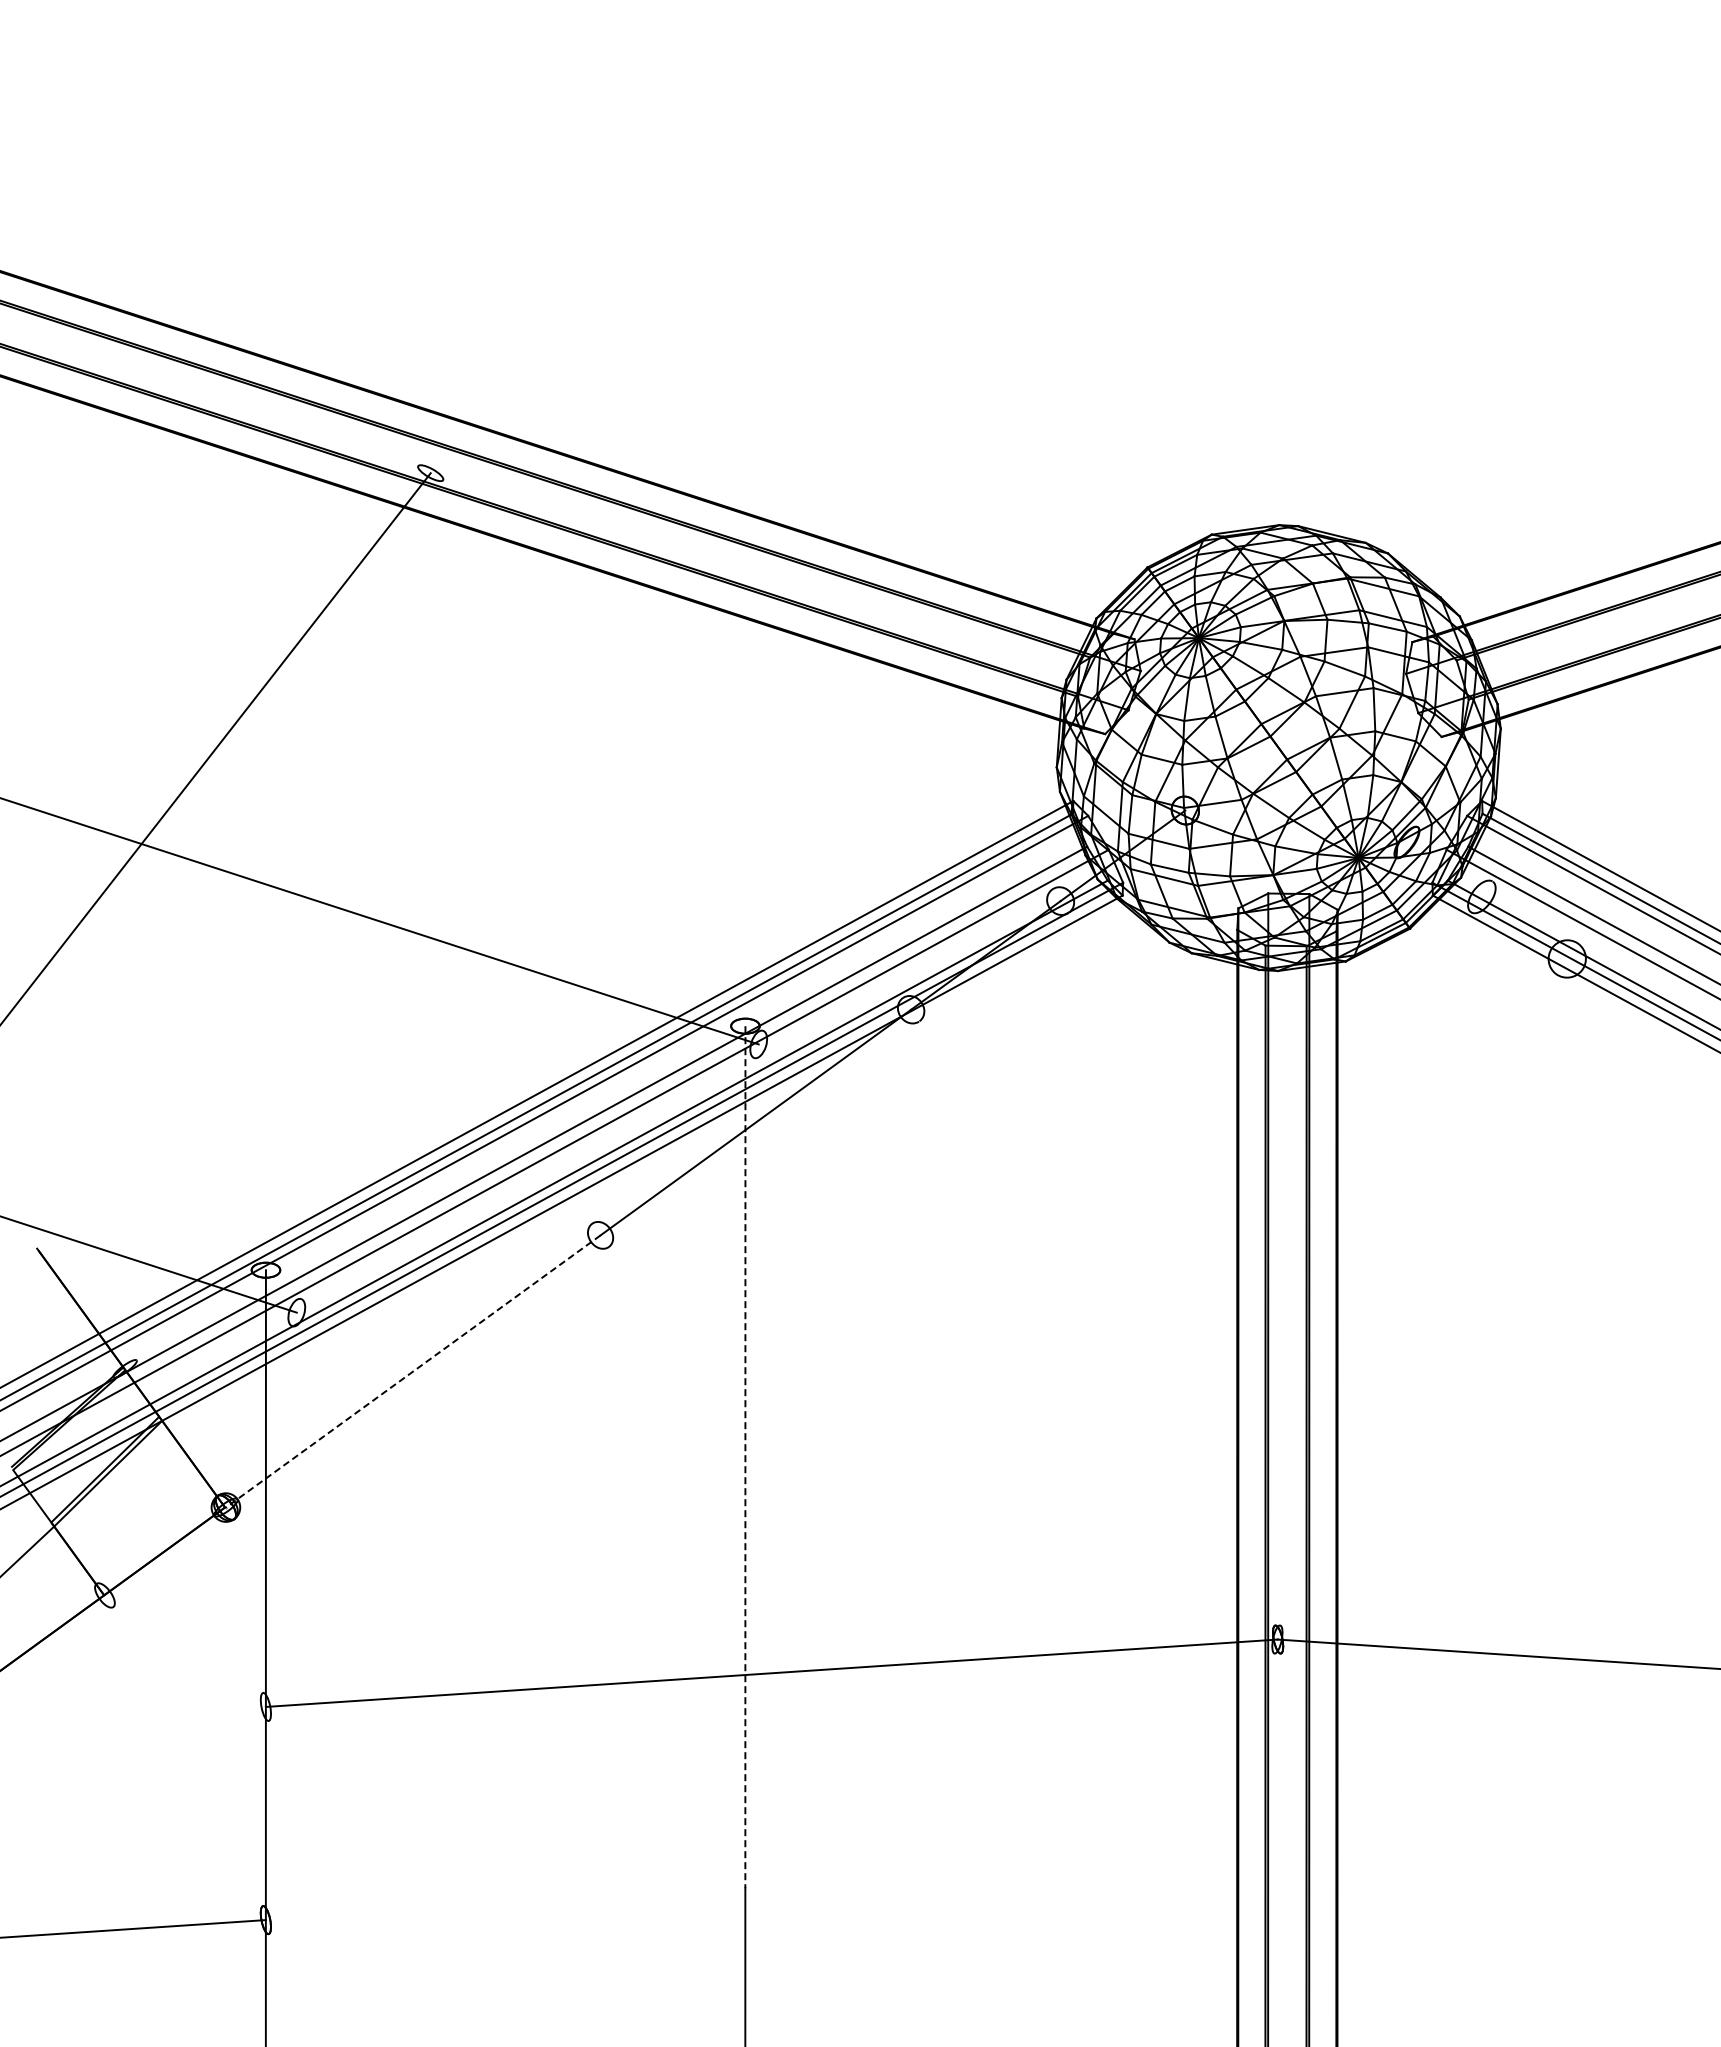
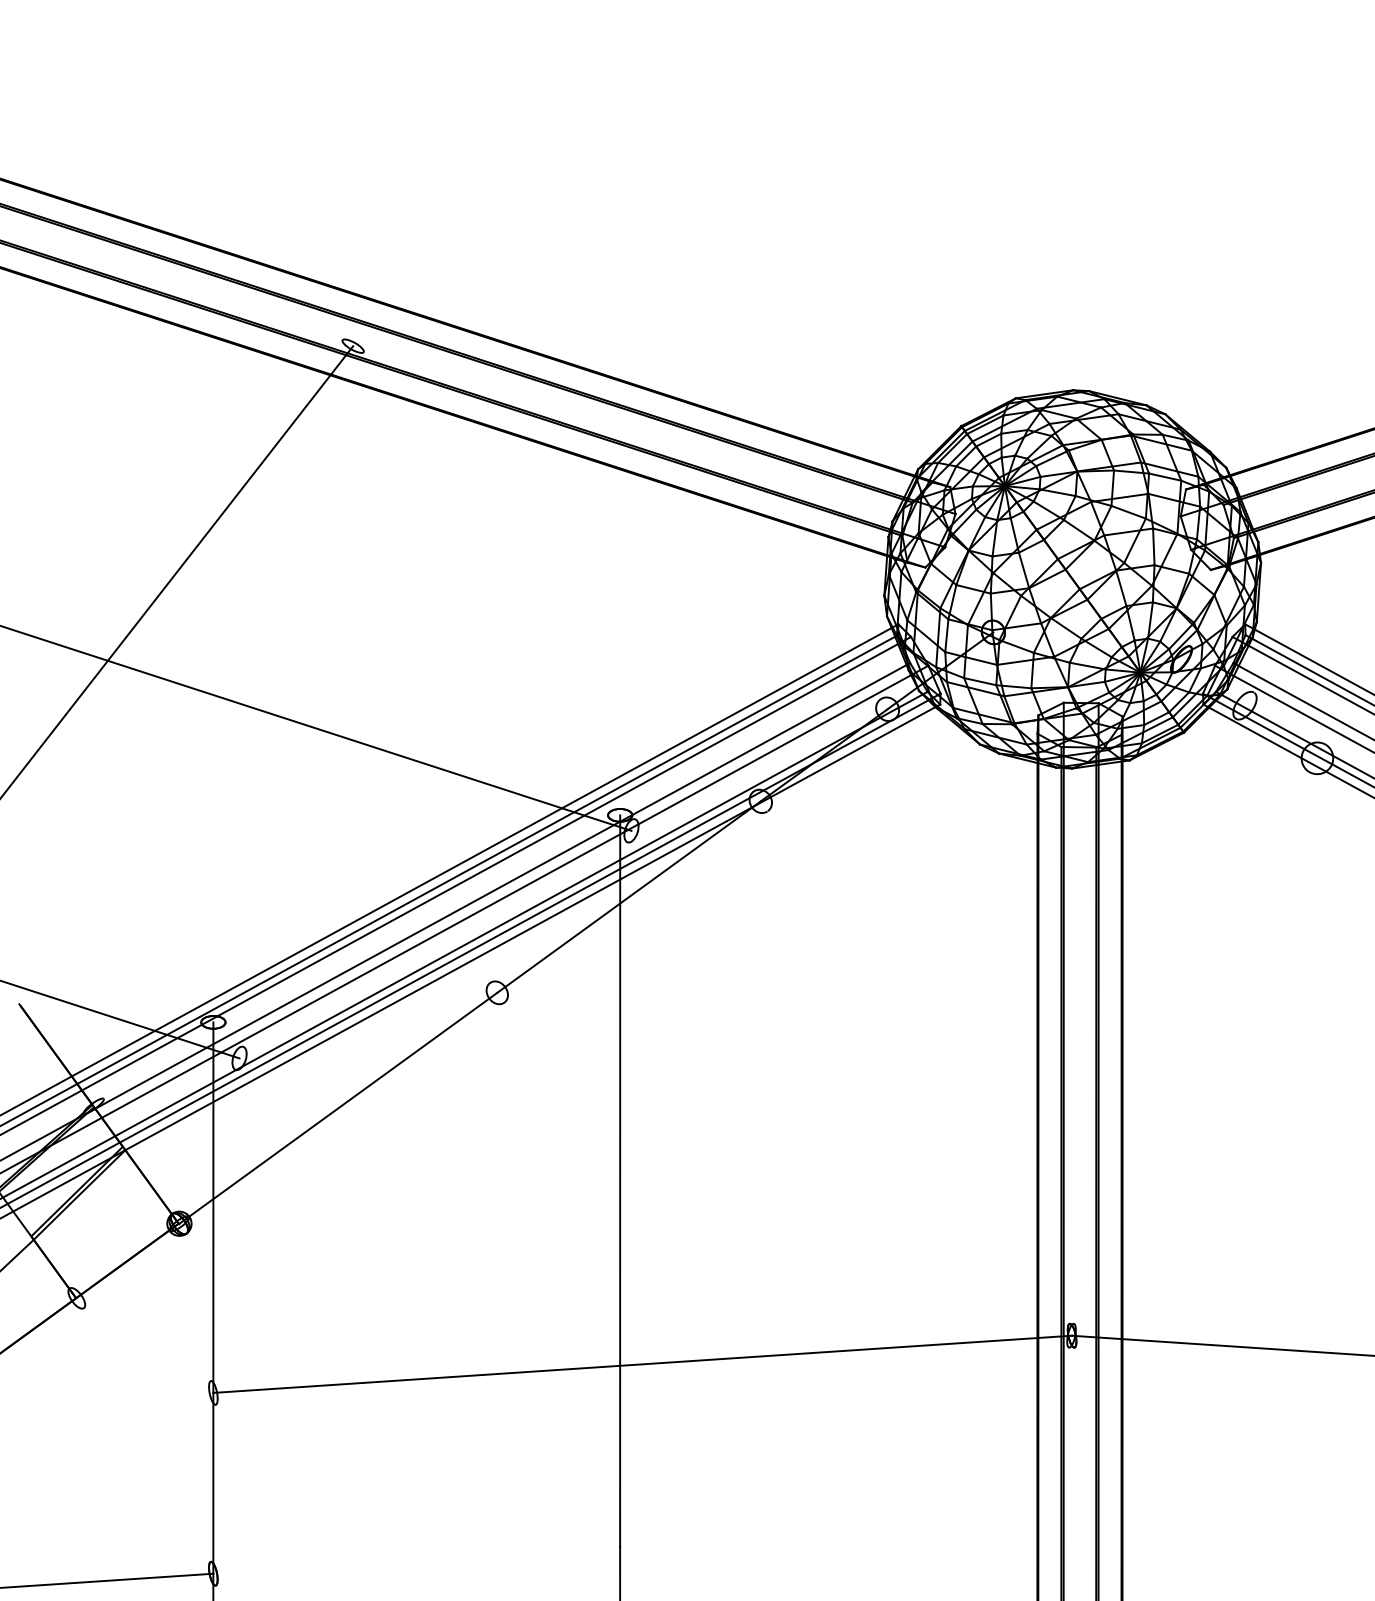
line: (413, 1371) -> (338, 1108), dashed -> solid
line: (745, 1457) -> (620, 1181), dashed -> solid

